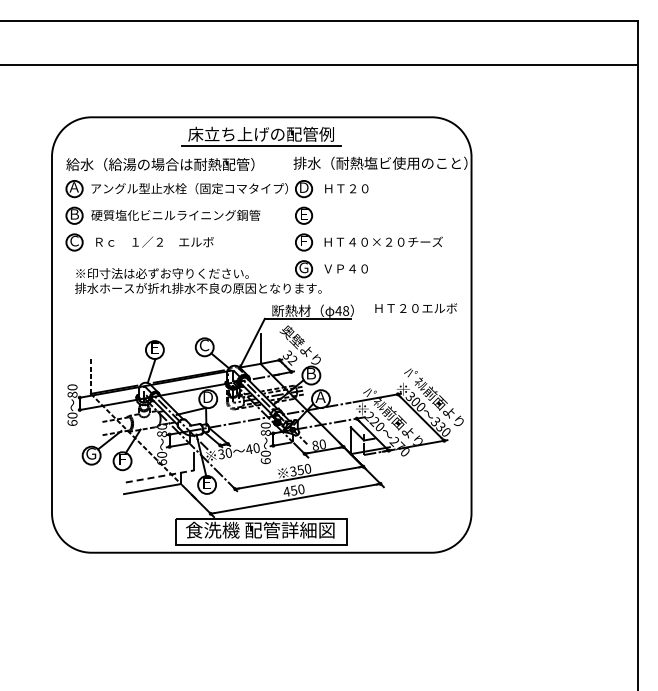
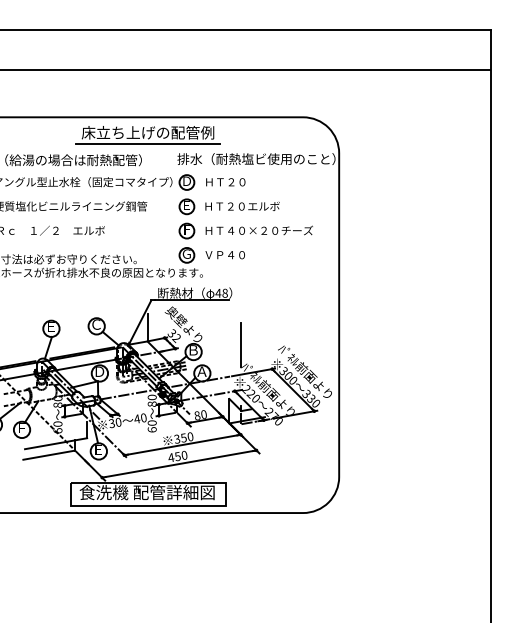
text: (416, 308) -> (242, 206), moved
line: (364, 367) -> (241, 344), added
line: (160, 476) -> (56, 443), dashed -> solid

